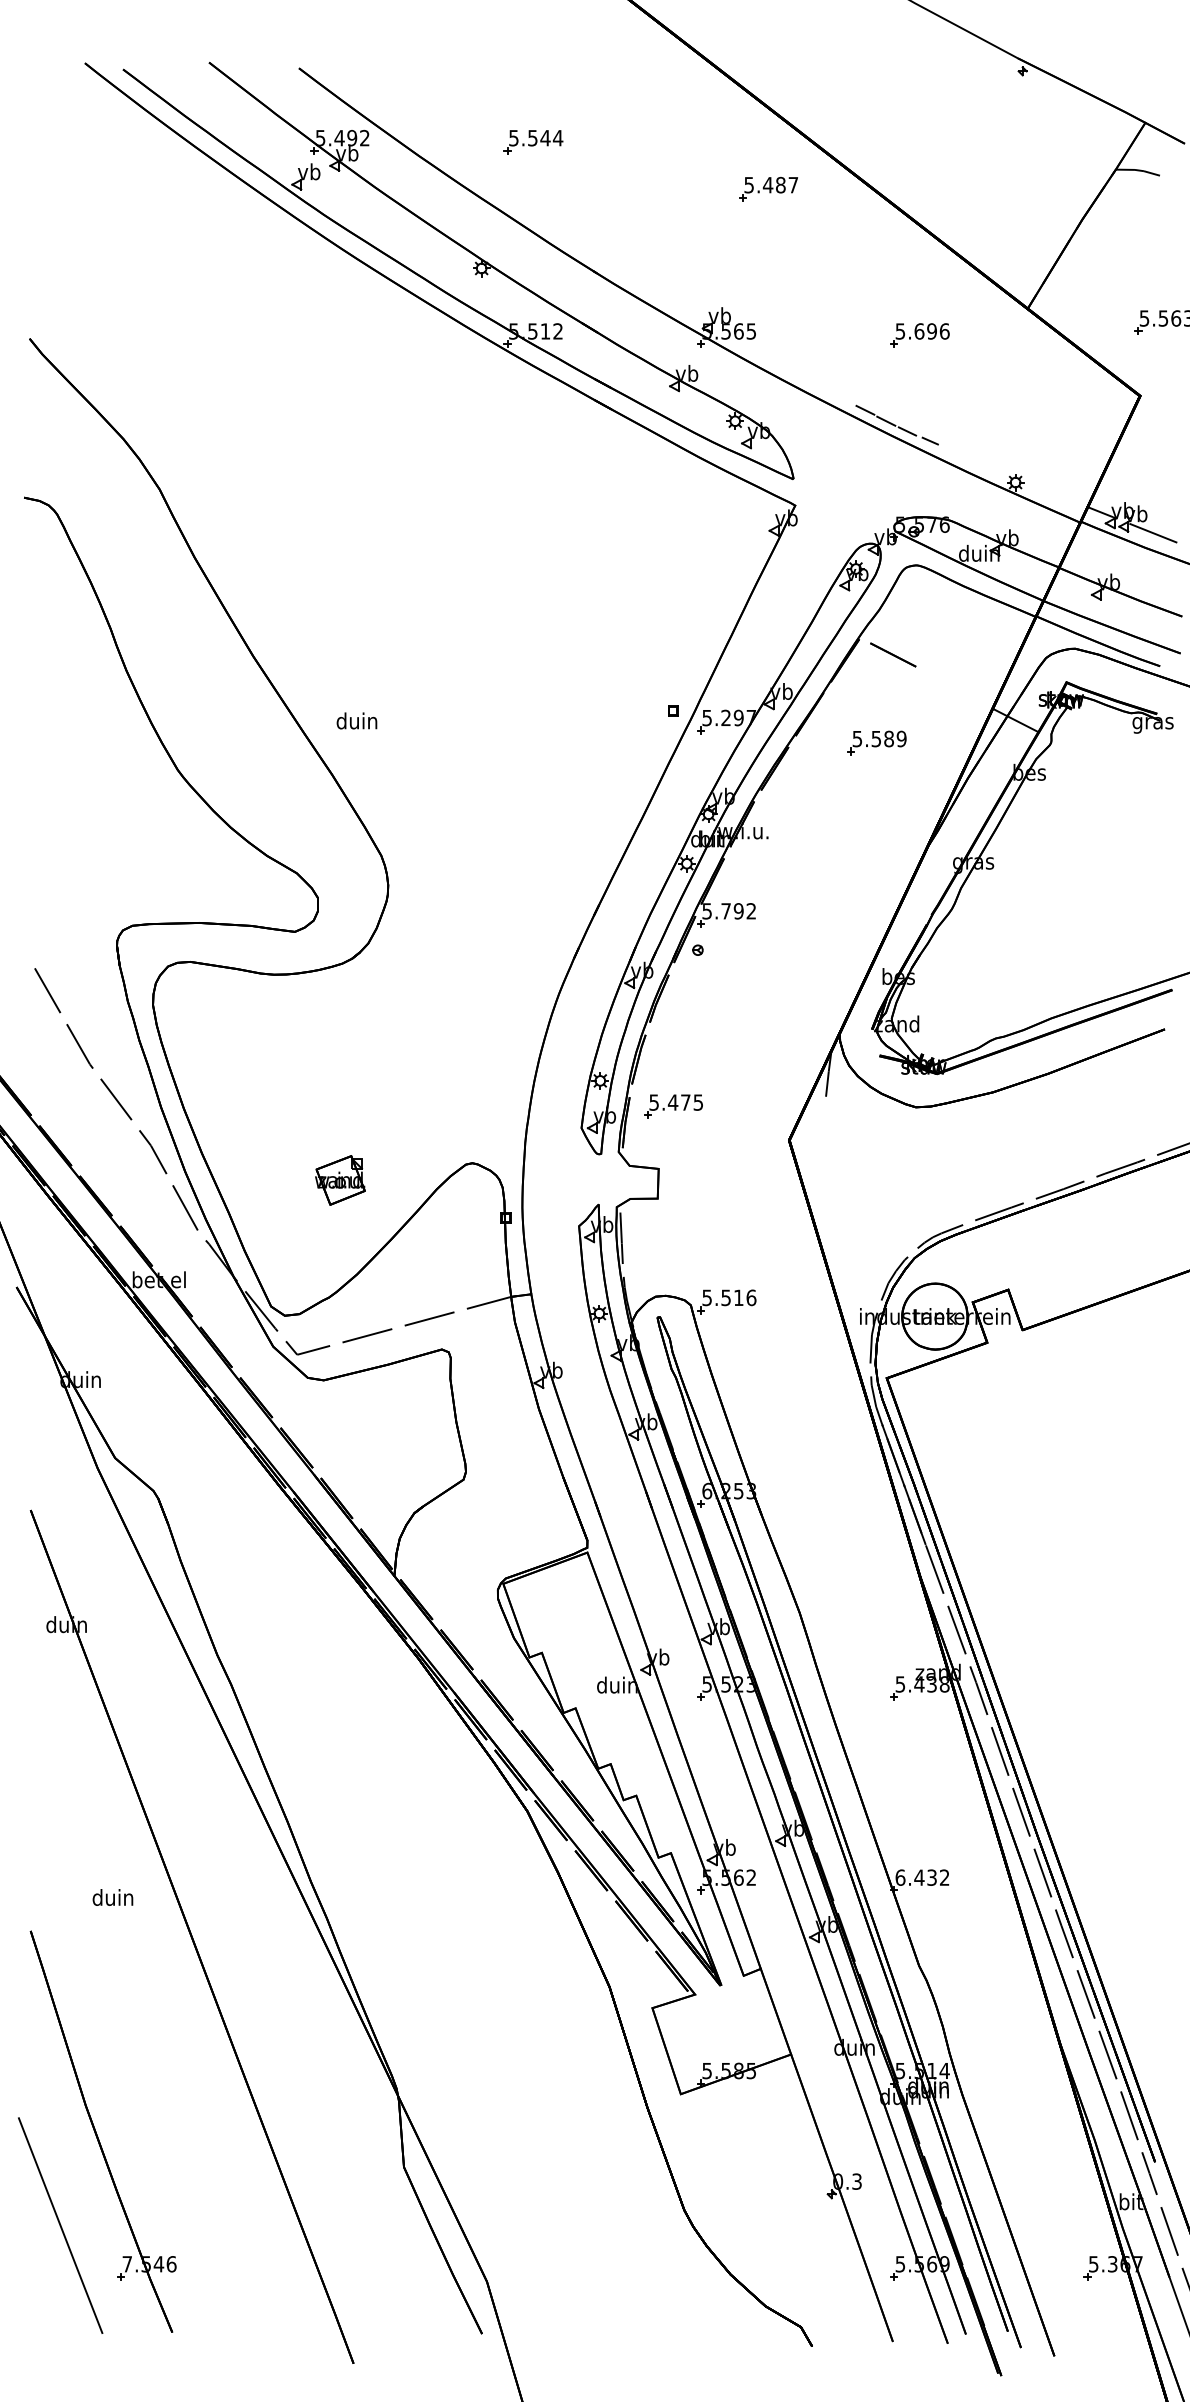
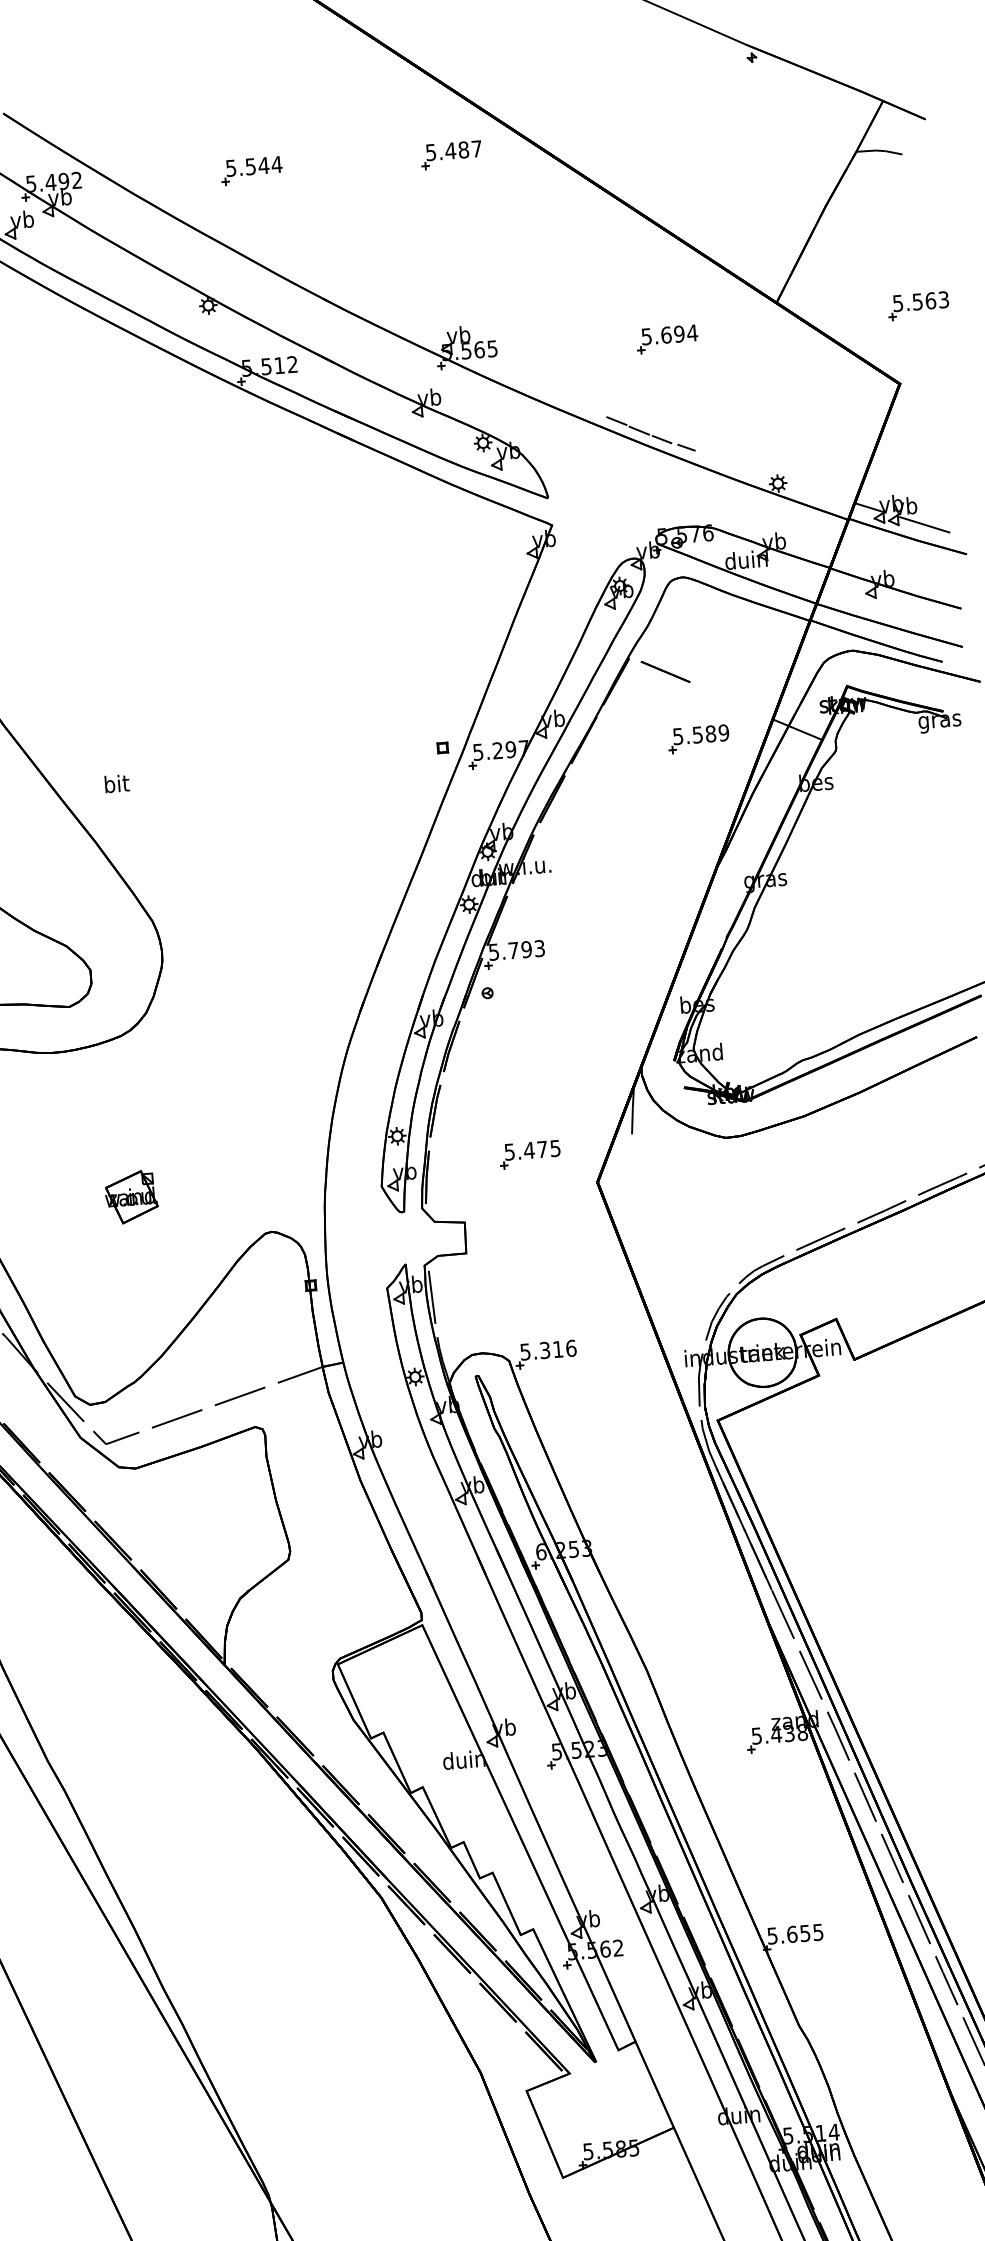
part: (768, 189) -> (451, 155), moved
text: (944, 331) -> (692, 333), 5.696 -> 5.694
text: (356, 720) -> (115, 783), duin -> bit
part: (876, 742) -> (698, 738), moved
text: (751, 911) -> (539, 948), 5.792 -> 5.793
part: (673, 1106) -> (530, 1154), moved
part: (340, 1180) -> (131, 1197), moved
text: (725, 1297) -> (544, 1350), 5.516 -> 5.316
text: (922, 1877) -> (795, 1933), 6.432 -> 5.655

